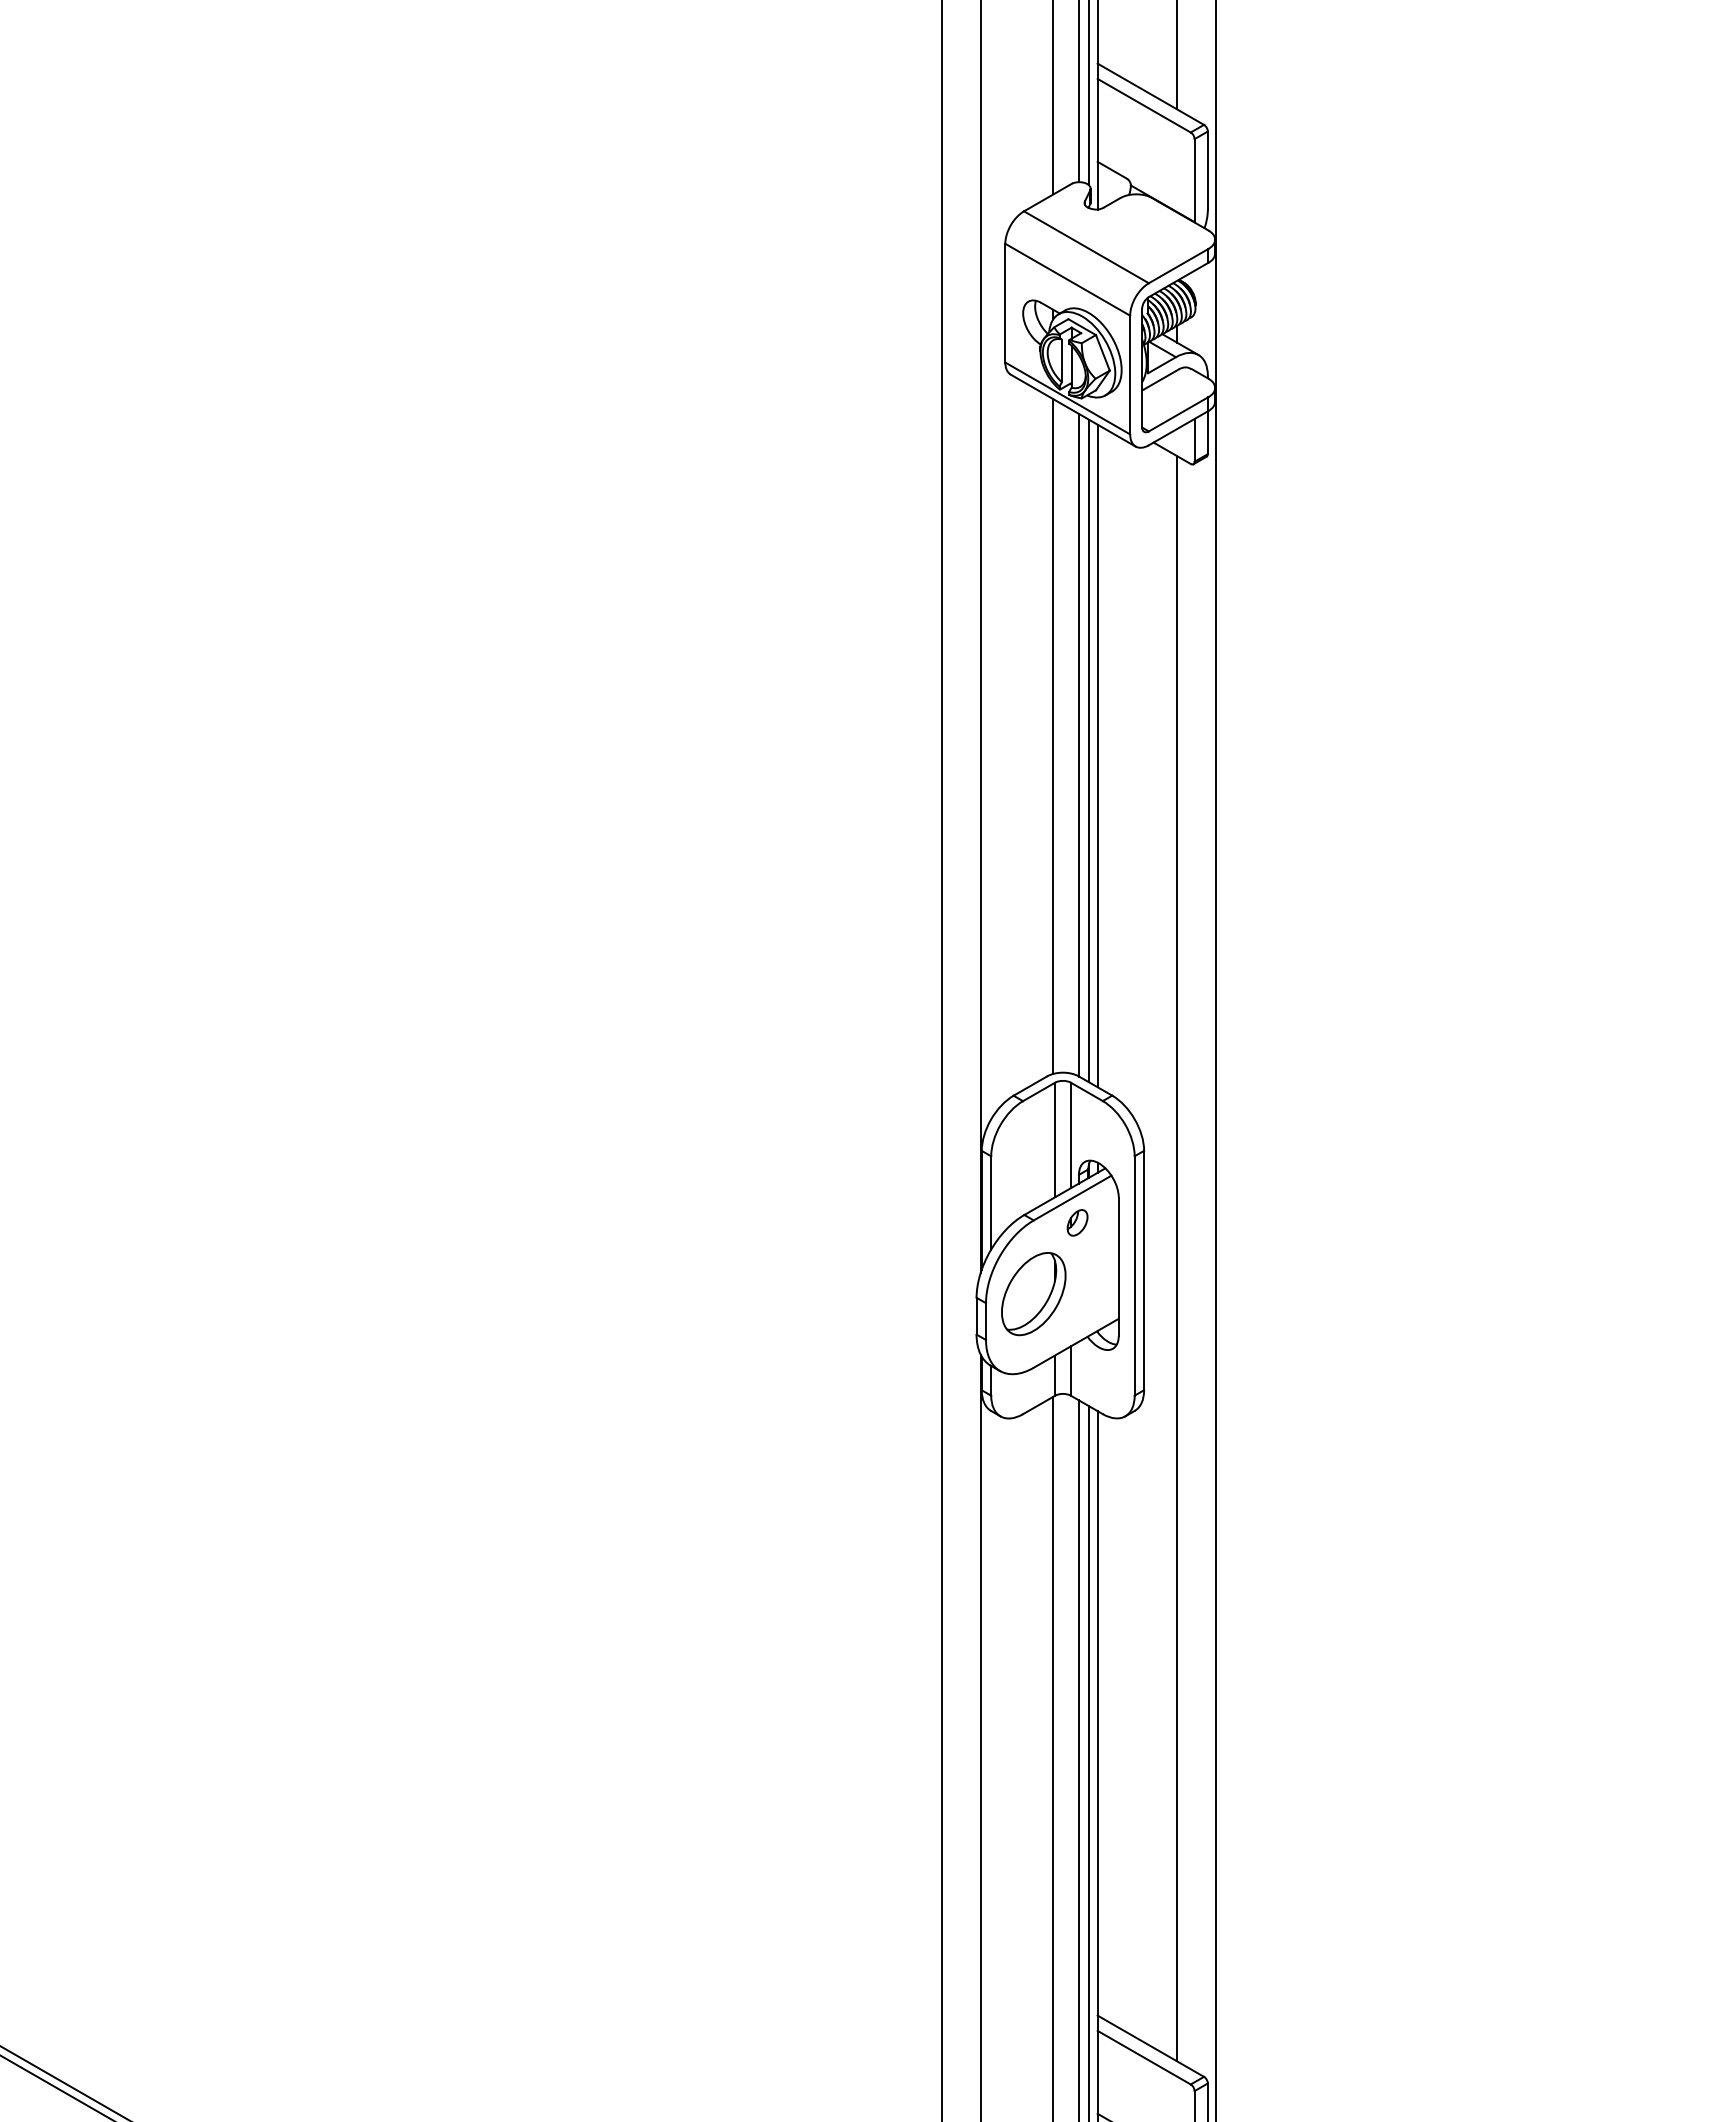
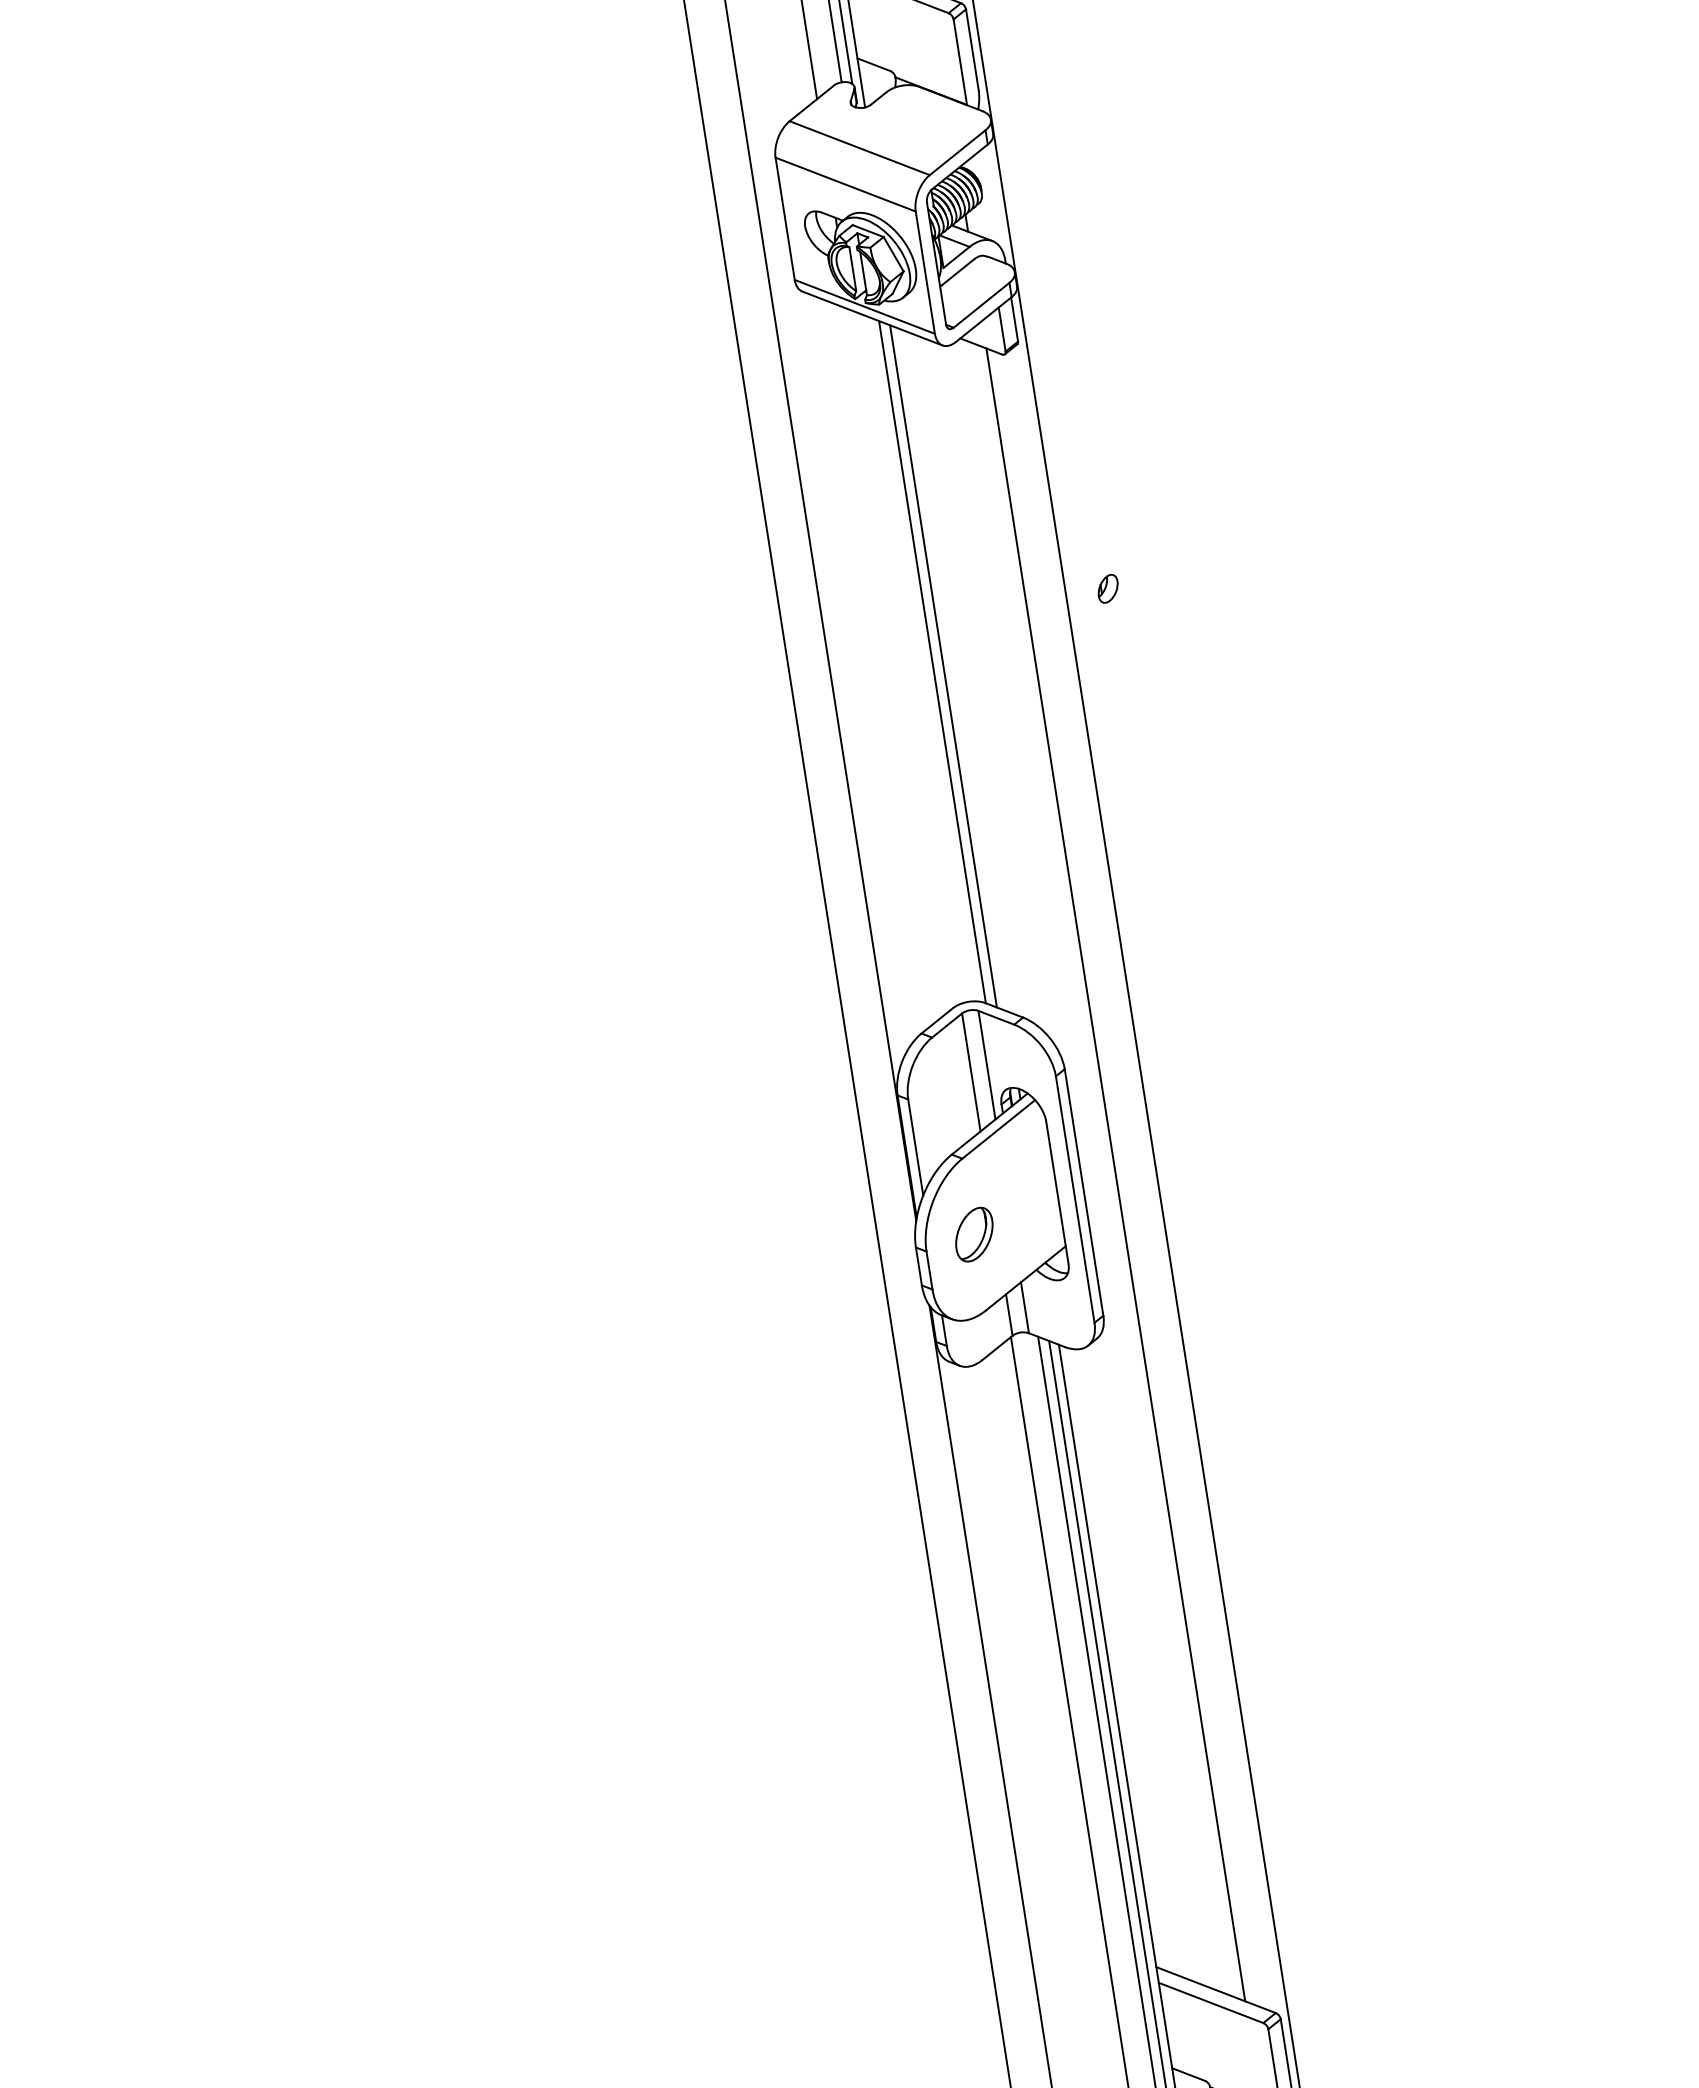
line: (1053, 736) -> (904, 657), removed
line: (1097, 755) -> (953, 669), removed
part: (1077, 1222) -> (1108, 588), moved
part: (1033, 1294) -> (974, 1234), size x0.6

